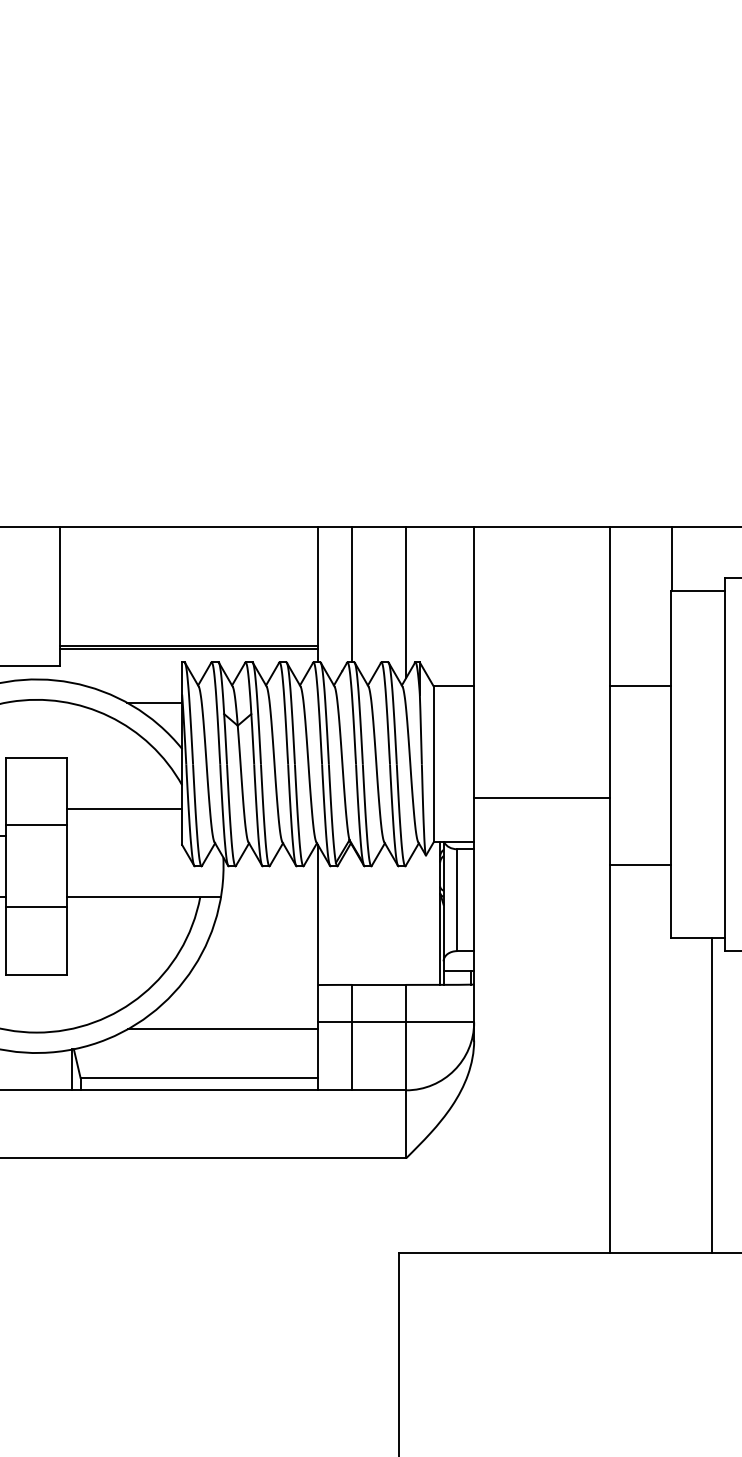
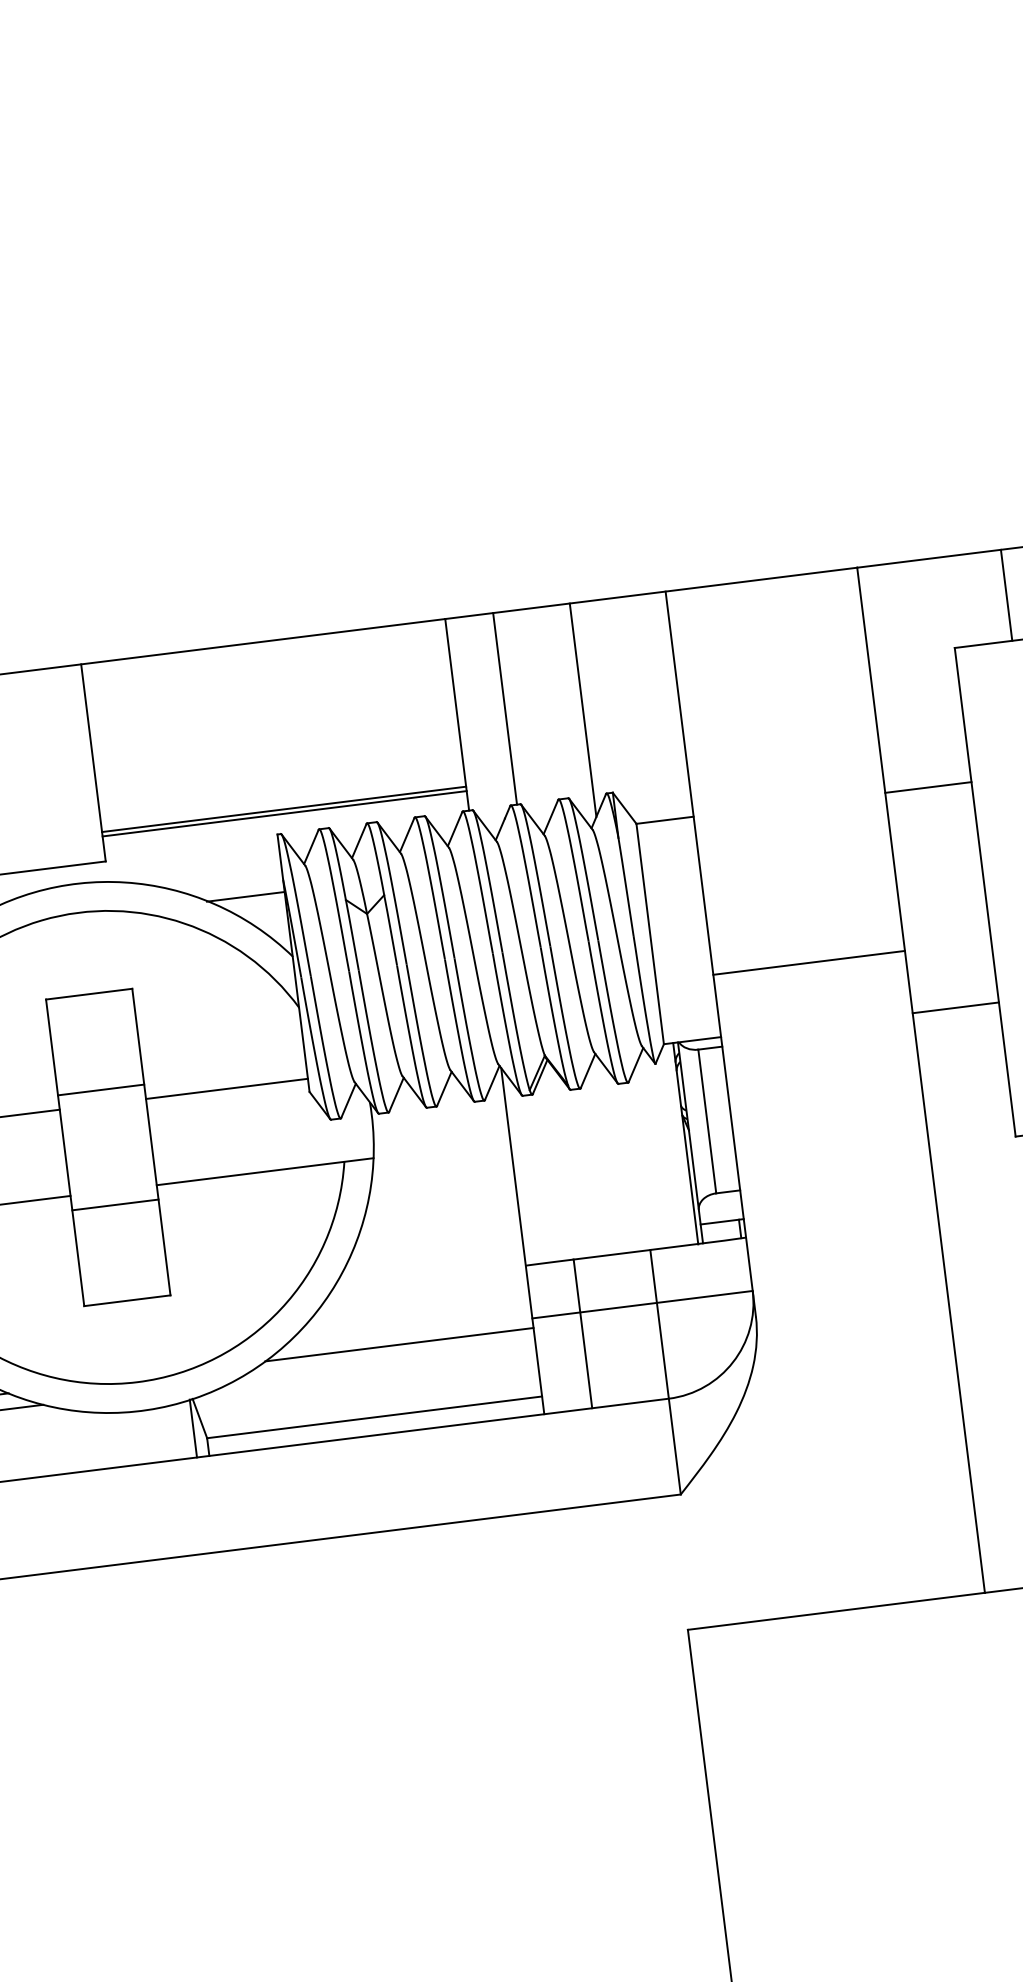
line: (671, 558) -> (1006, 594), moved
line: (124, 808) -> (226, 1088), moved
line: (640, 865) -> (955, 1007), moved

